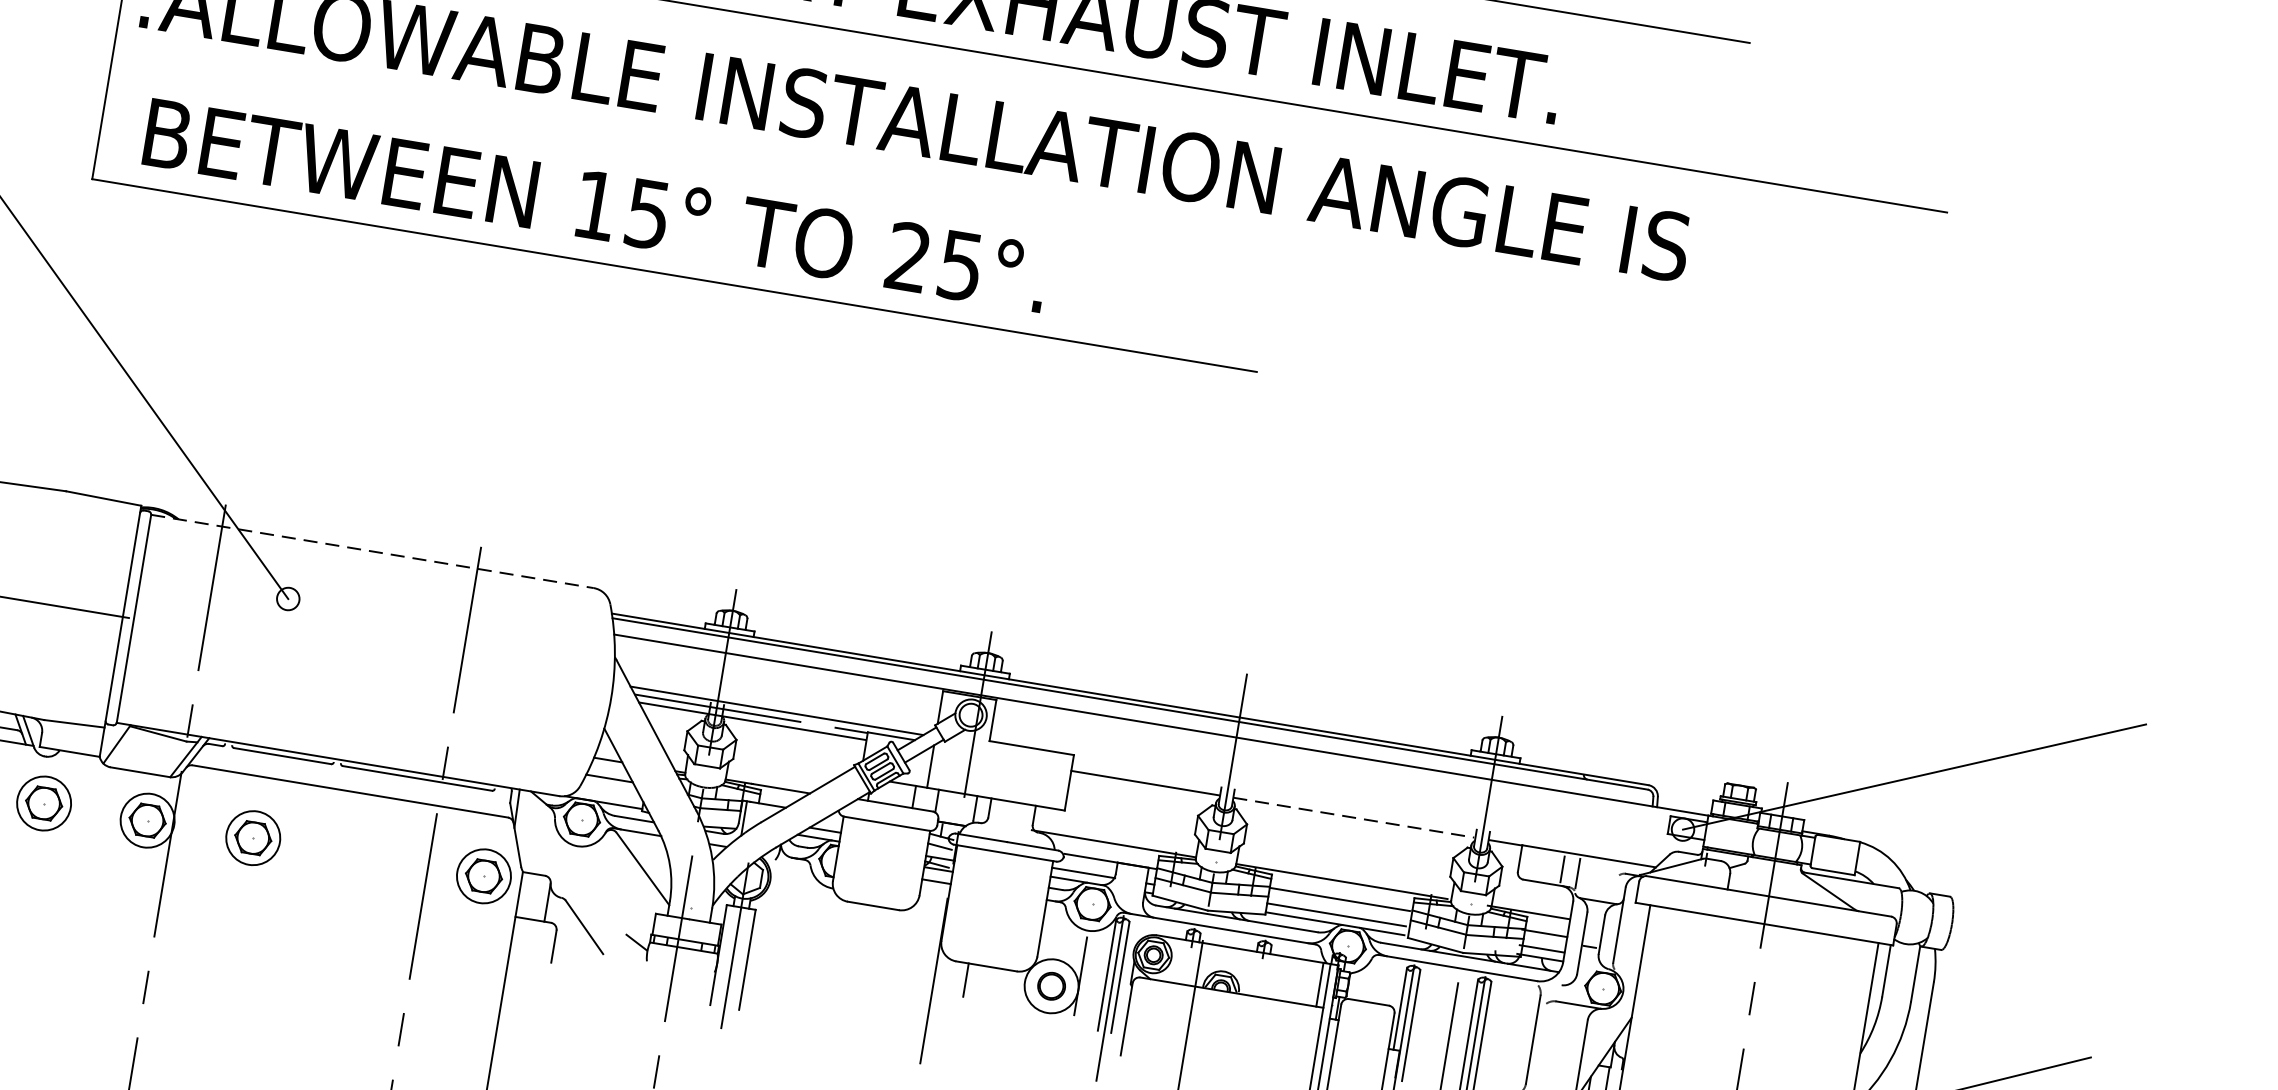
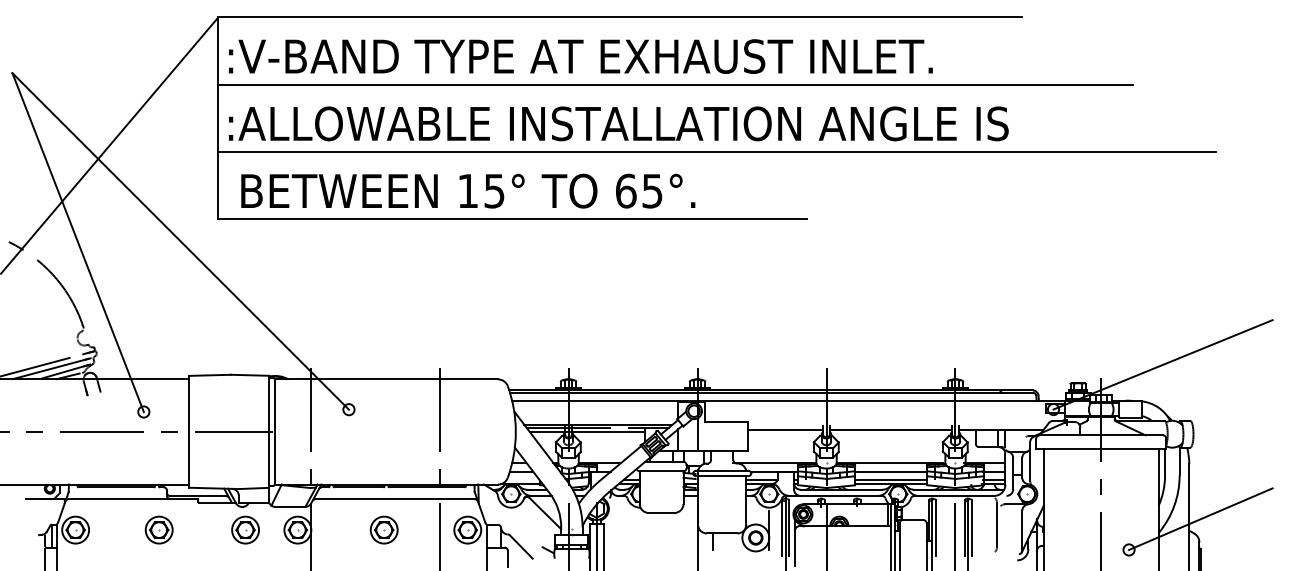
line: (1102, 208) -> (717, 151), added
text: (909, 256) -> (626, 190), 25°. -> 65°.
line: (372, 551) -> (386, 379), dashed -> solid
line: (1353, 817) -> (890, 430), dashed -> solid
part: (252, 836) -> (383, 529), moved

